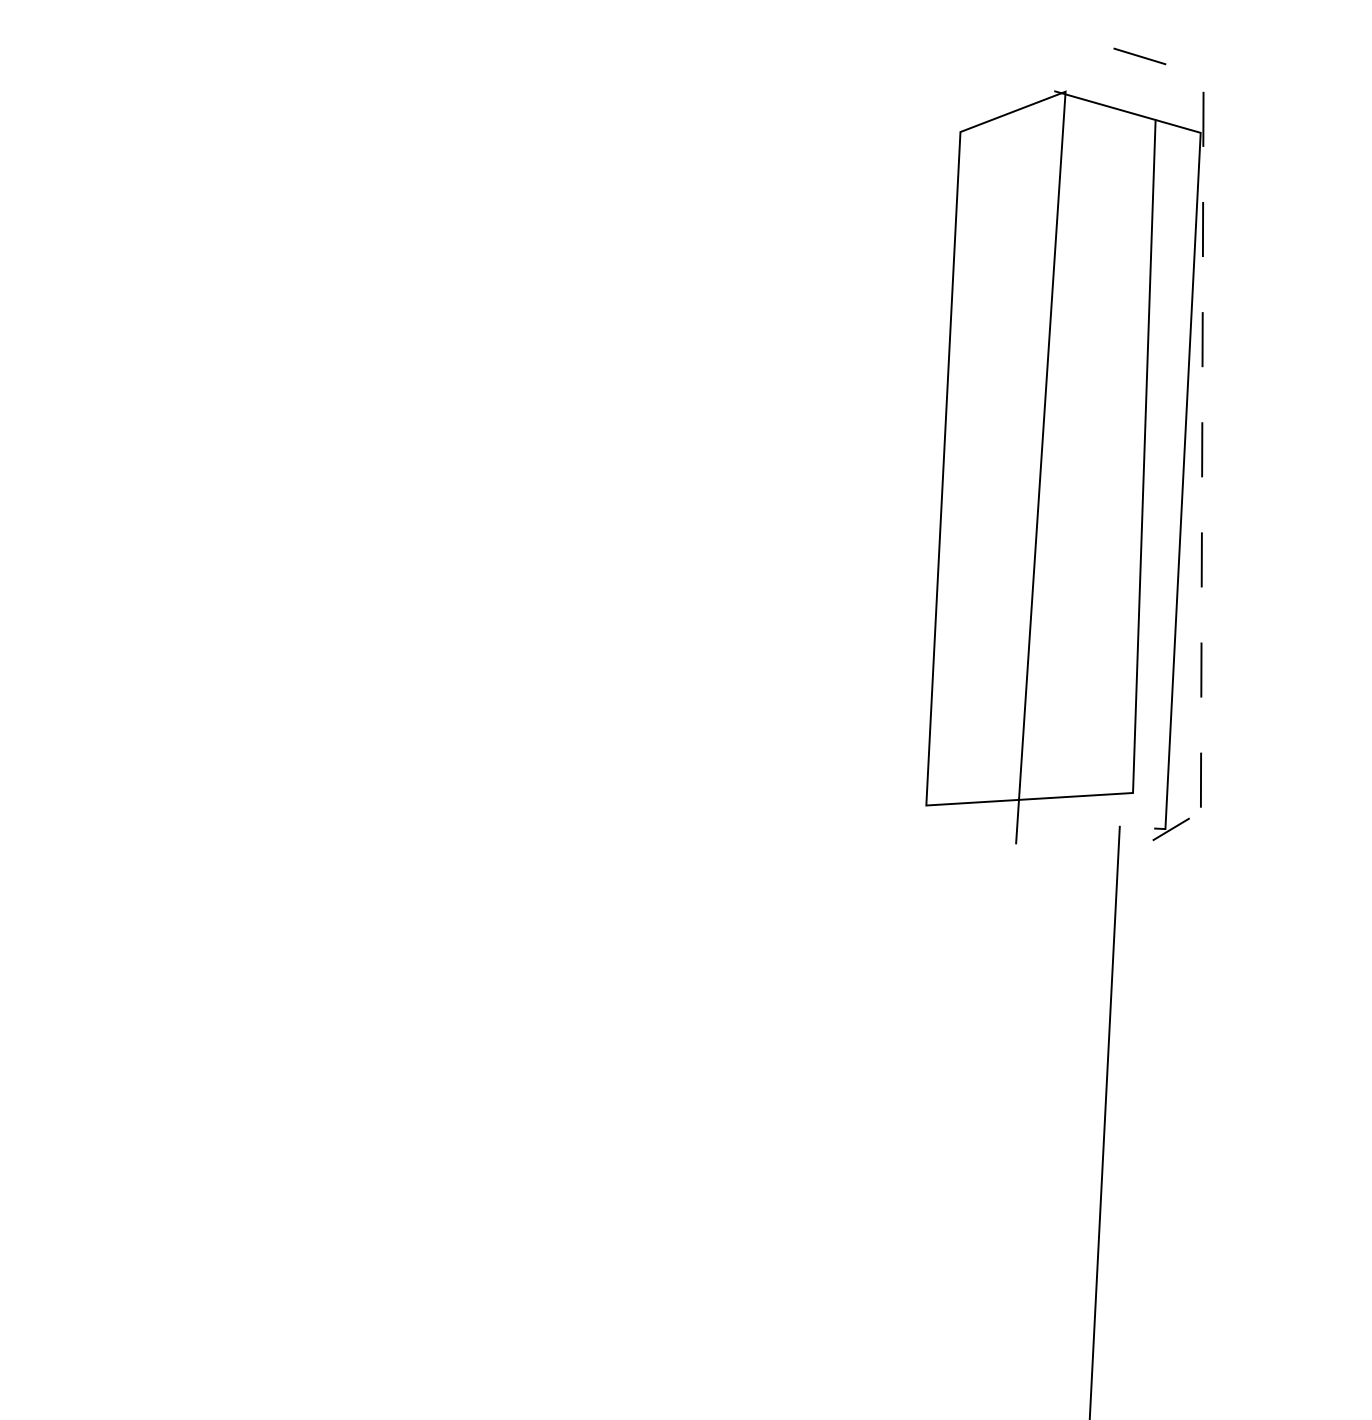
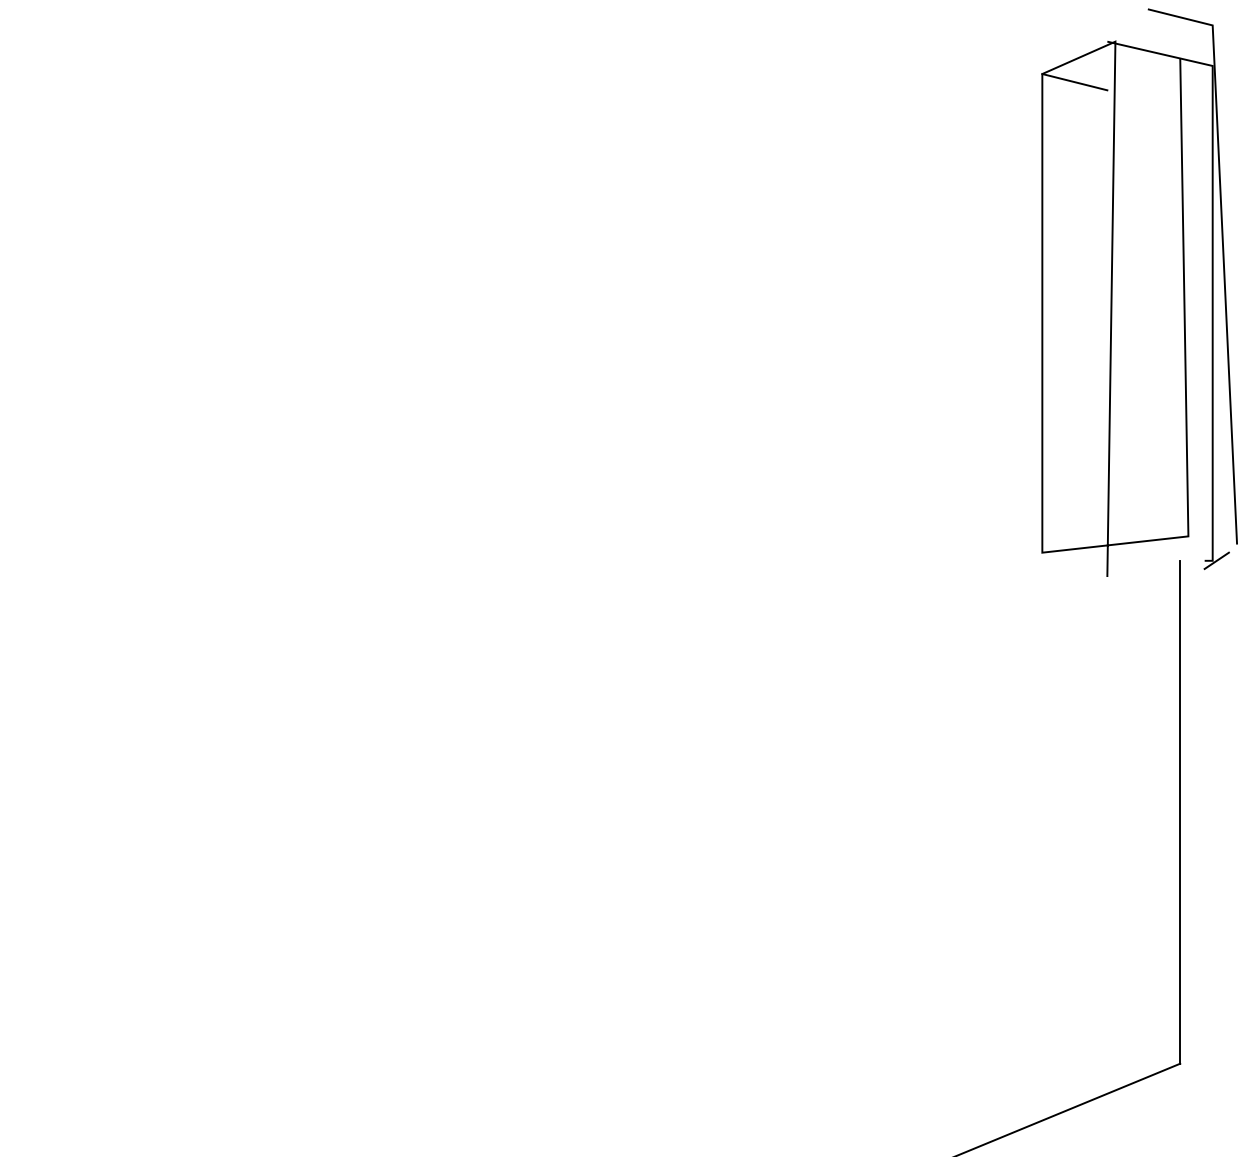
line: (1005, 146) -> (1074, 82), added
line: (1202, 394) -> (1223, 251), dashed -> solid

